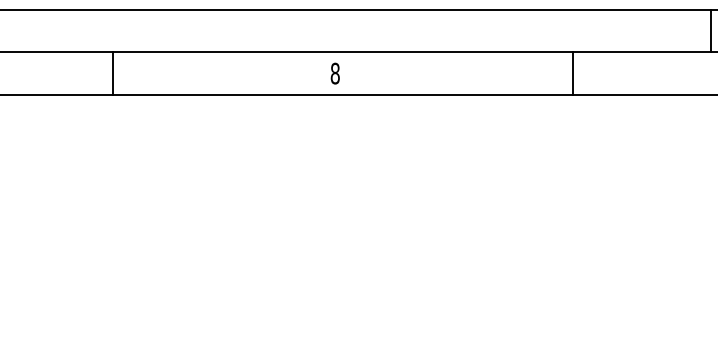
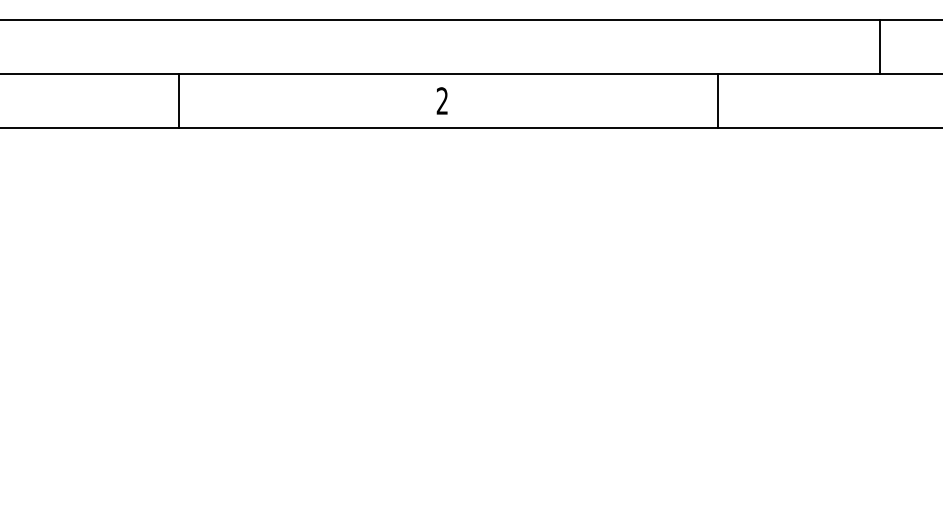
line: (711, 31) -> (879, 47), moved
line: (112, 73) -> (178, 101), moved
text: (335, 73) -> (442, 101), 8 -> 2
line: (573, 73) -> (717, 101), moved

